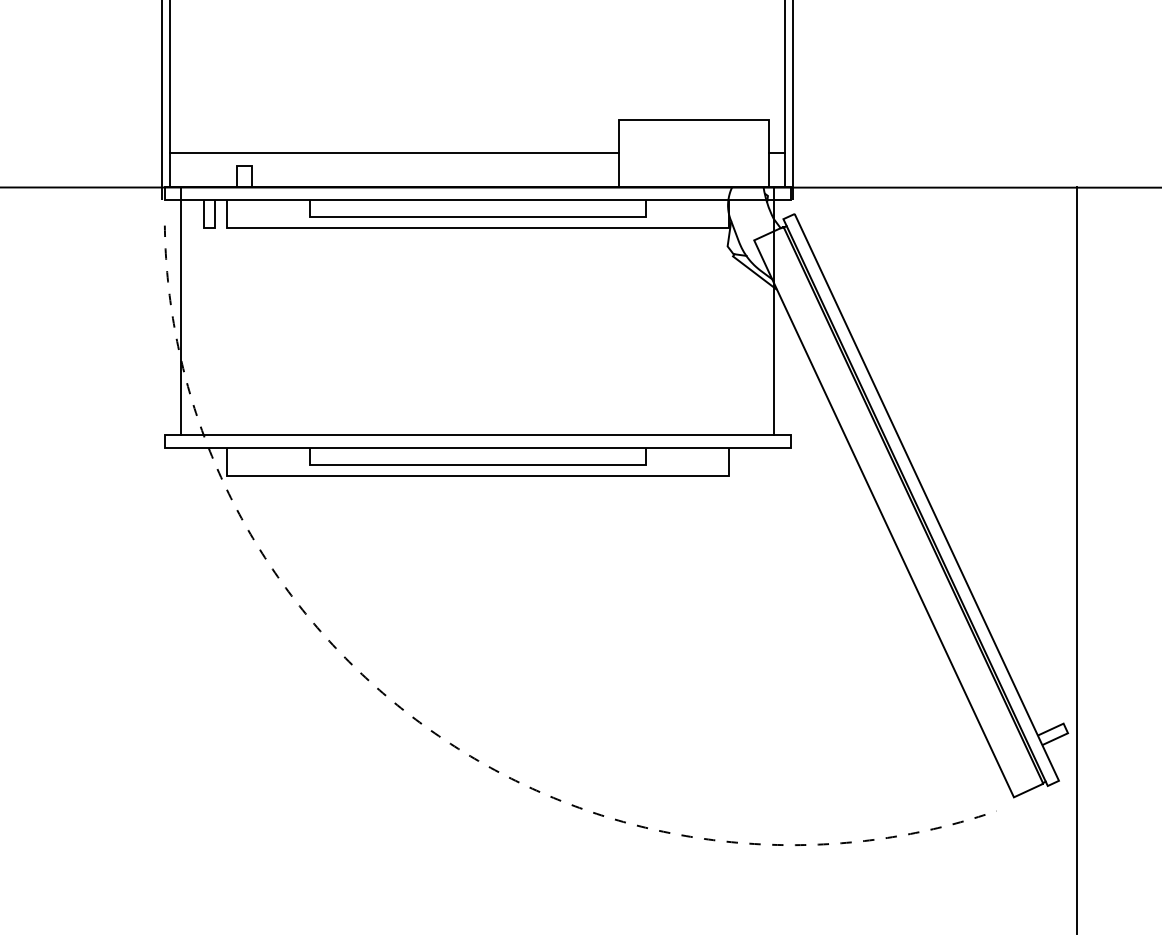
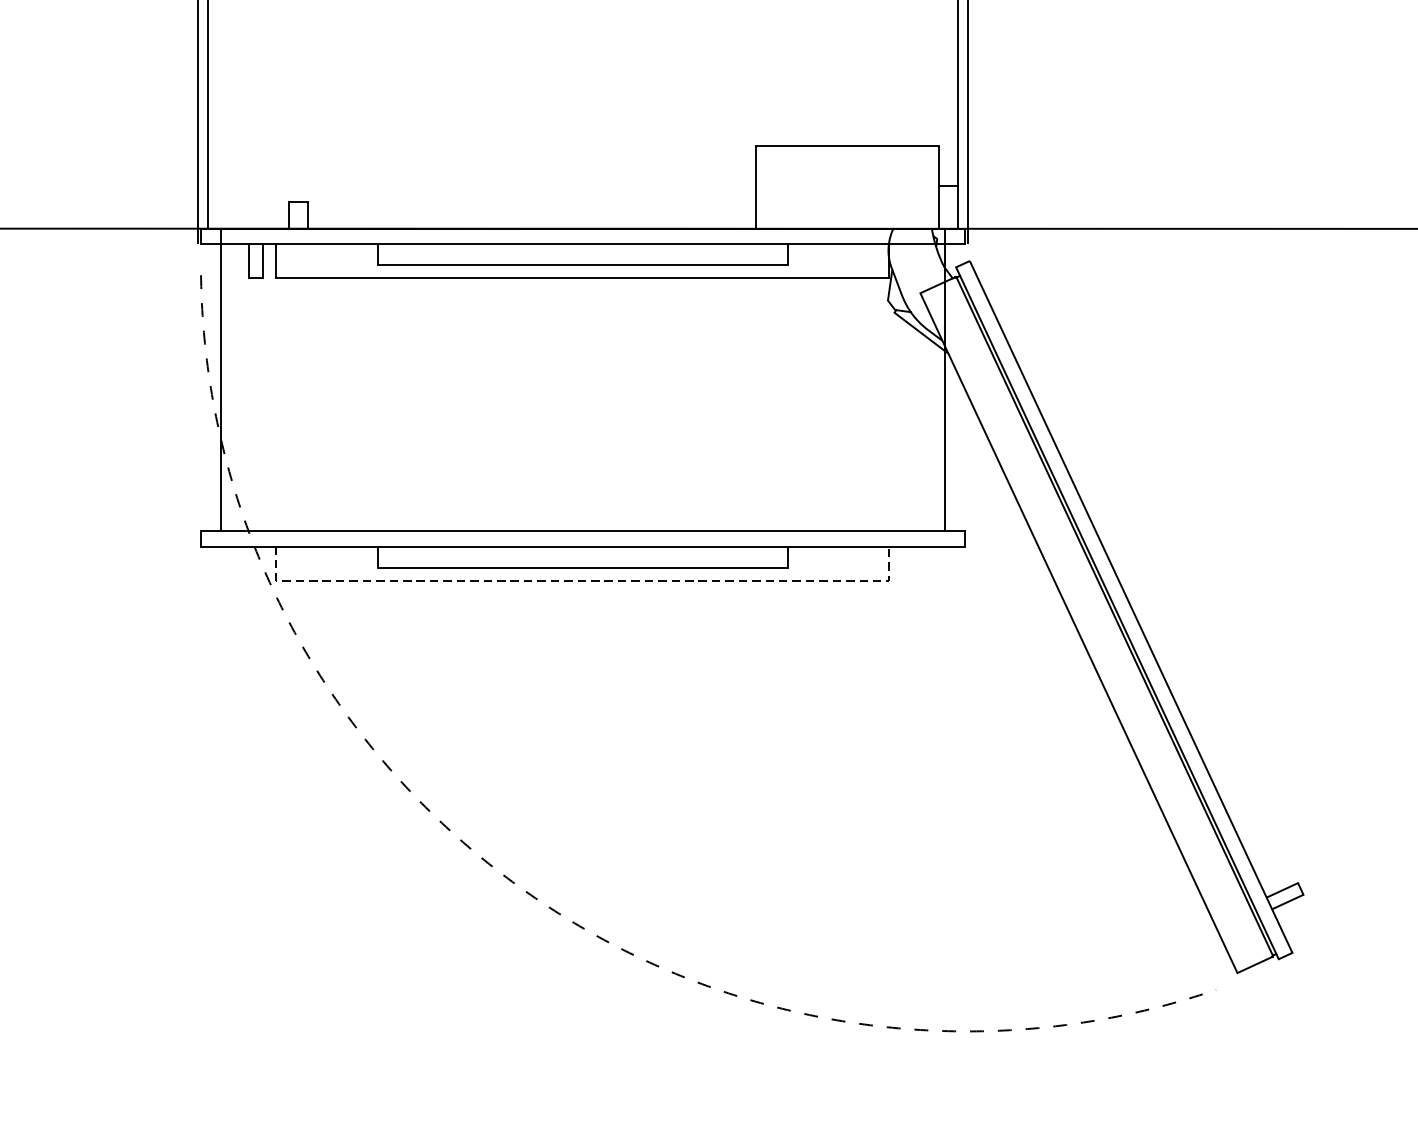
line: (394, 152) -> (481, 185), removed
line: (478, 476) -> (583, 581), solid -> dashed
line: (1076, 560) -> (1313, 683), removed

